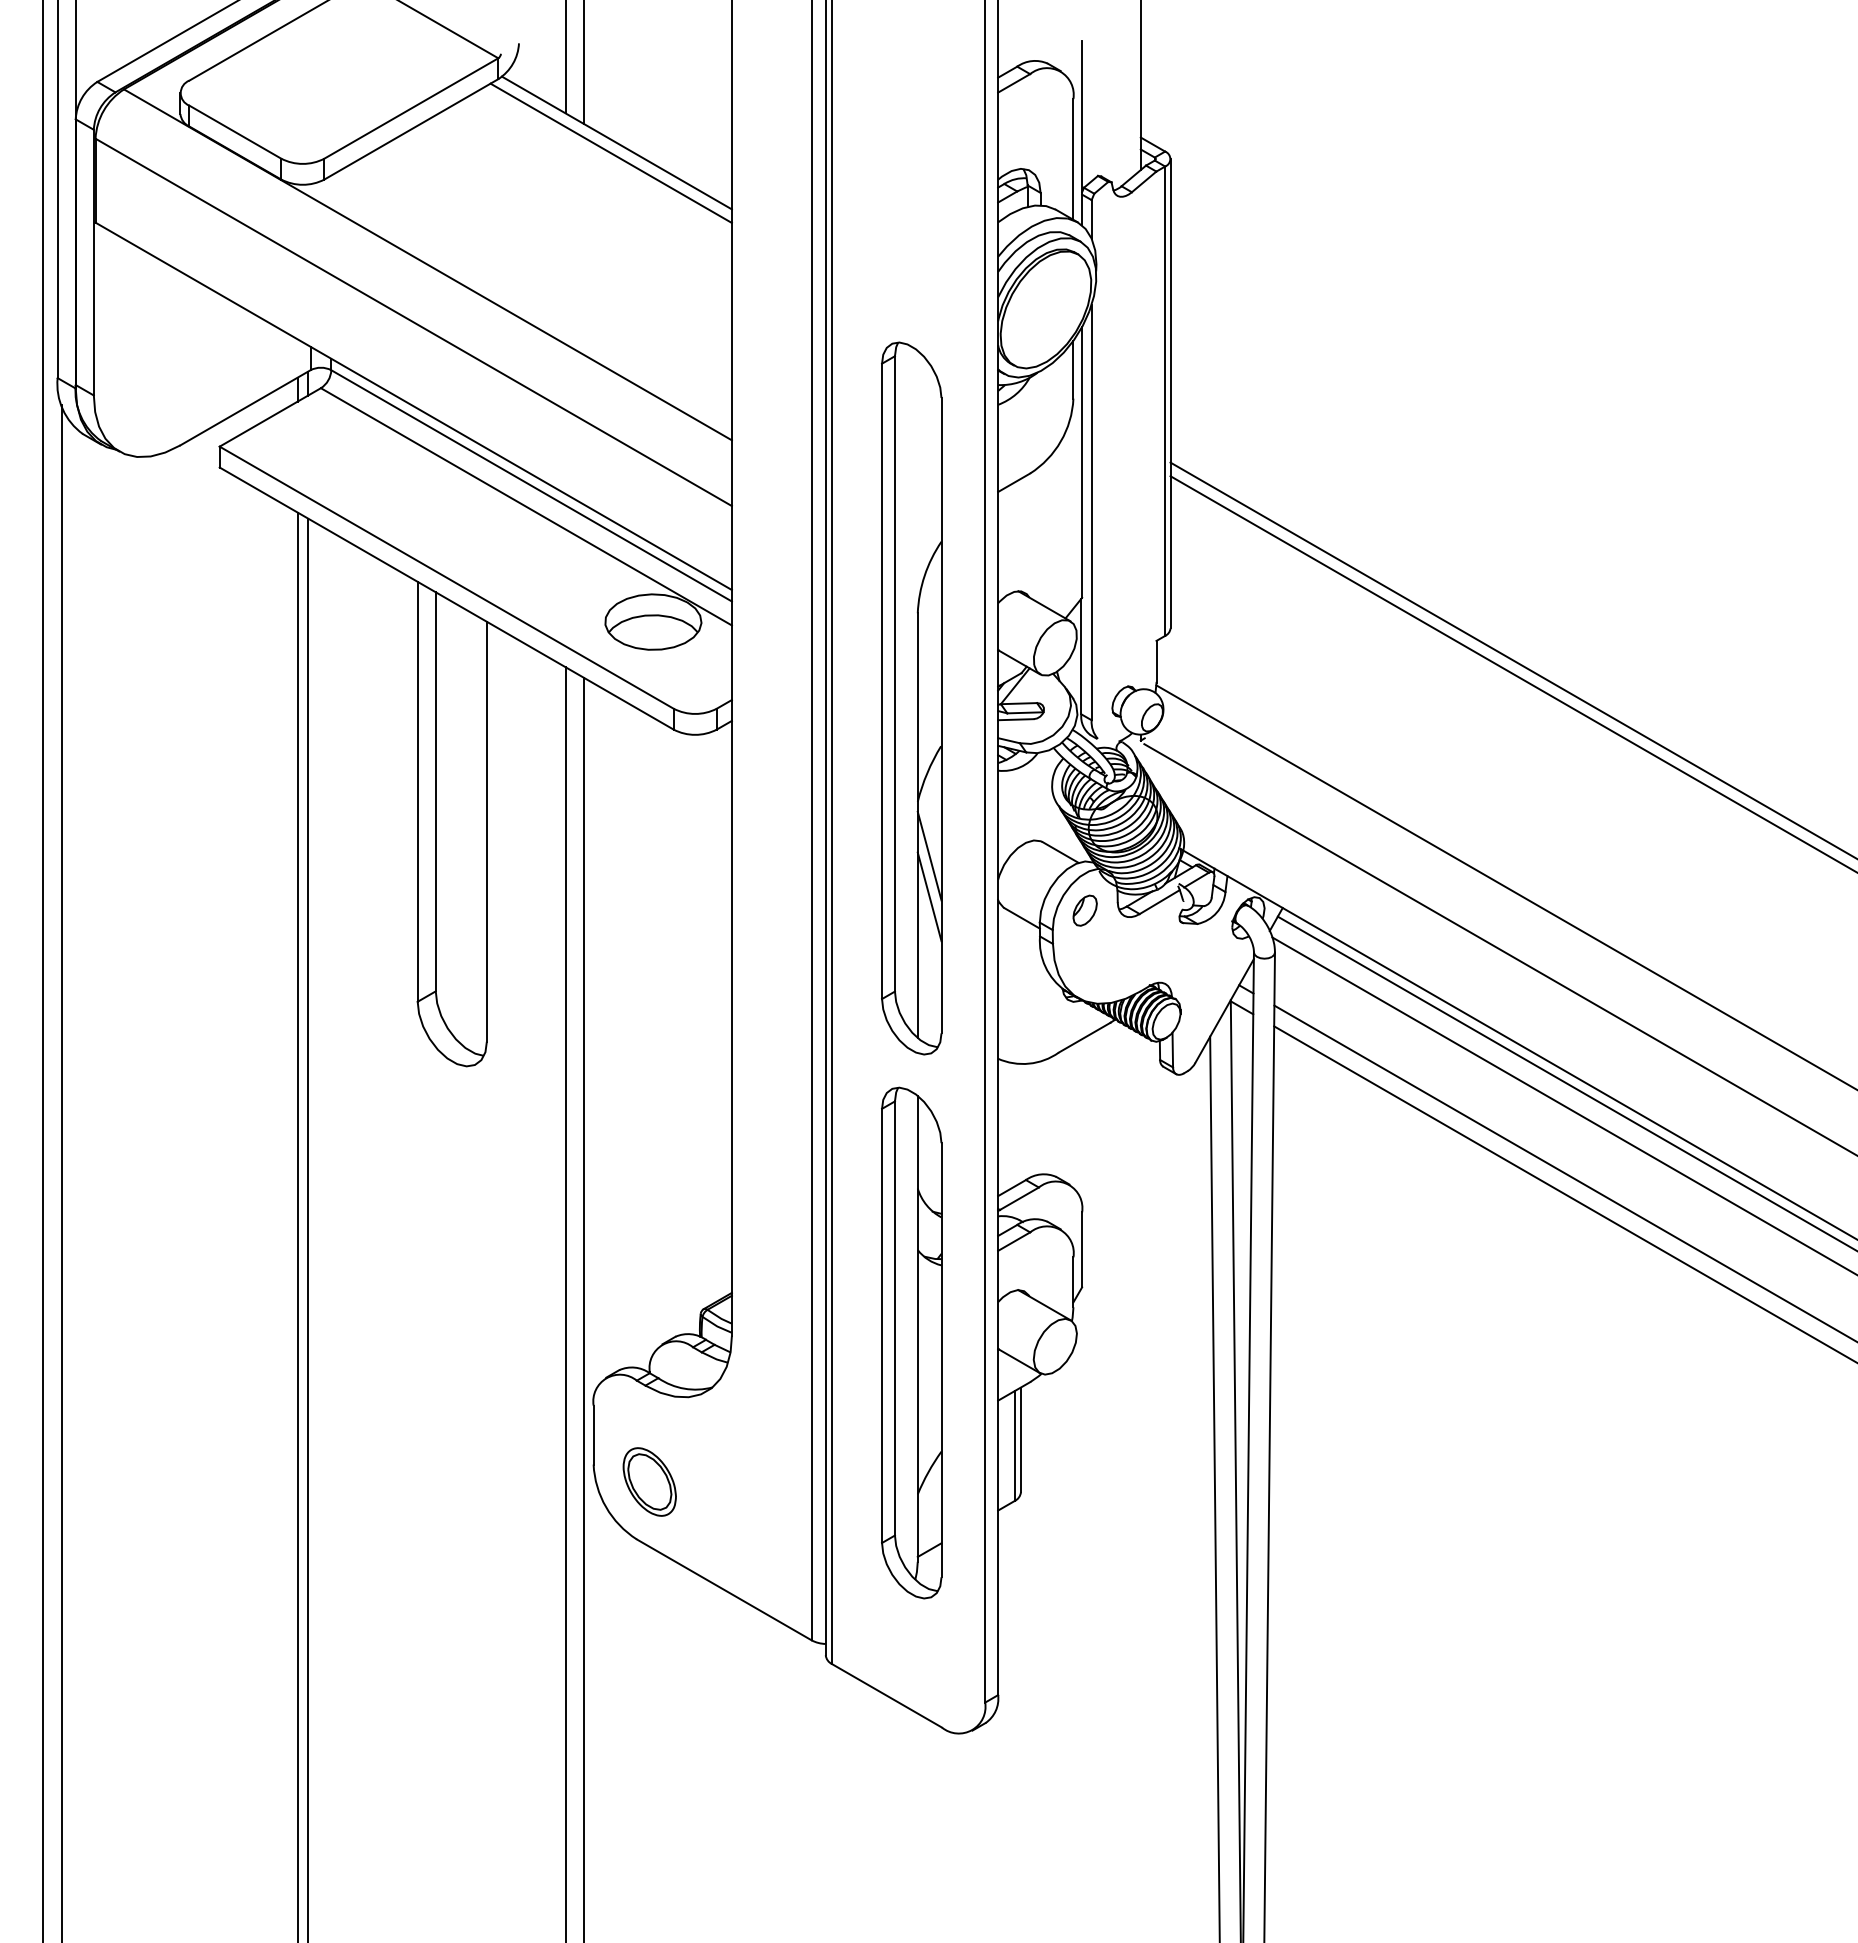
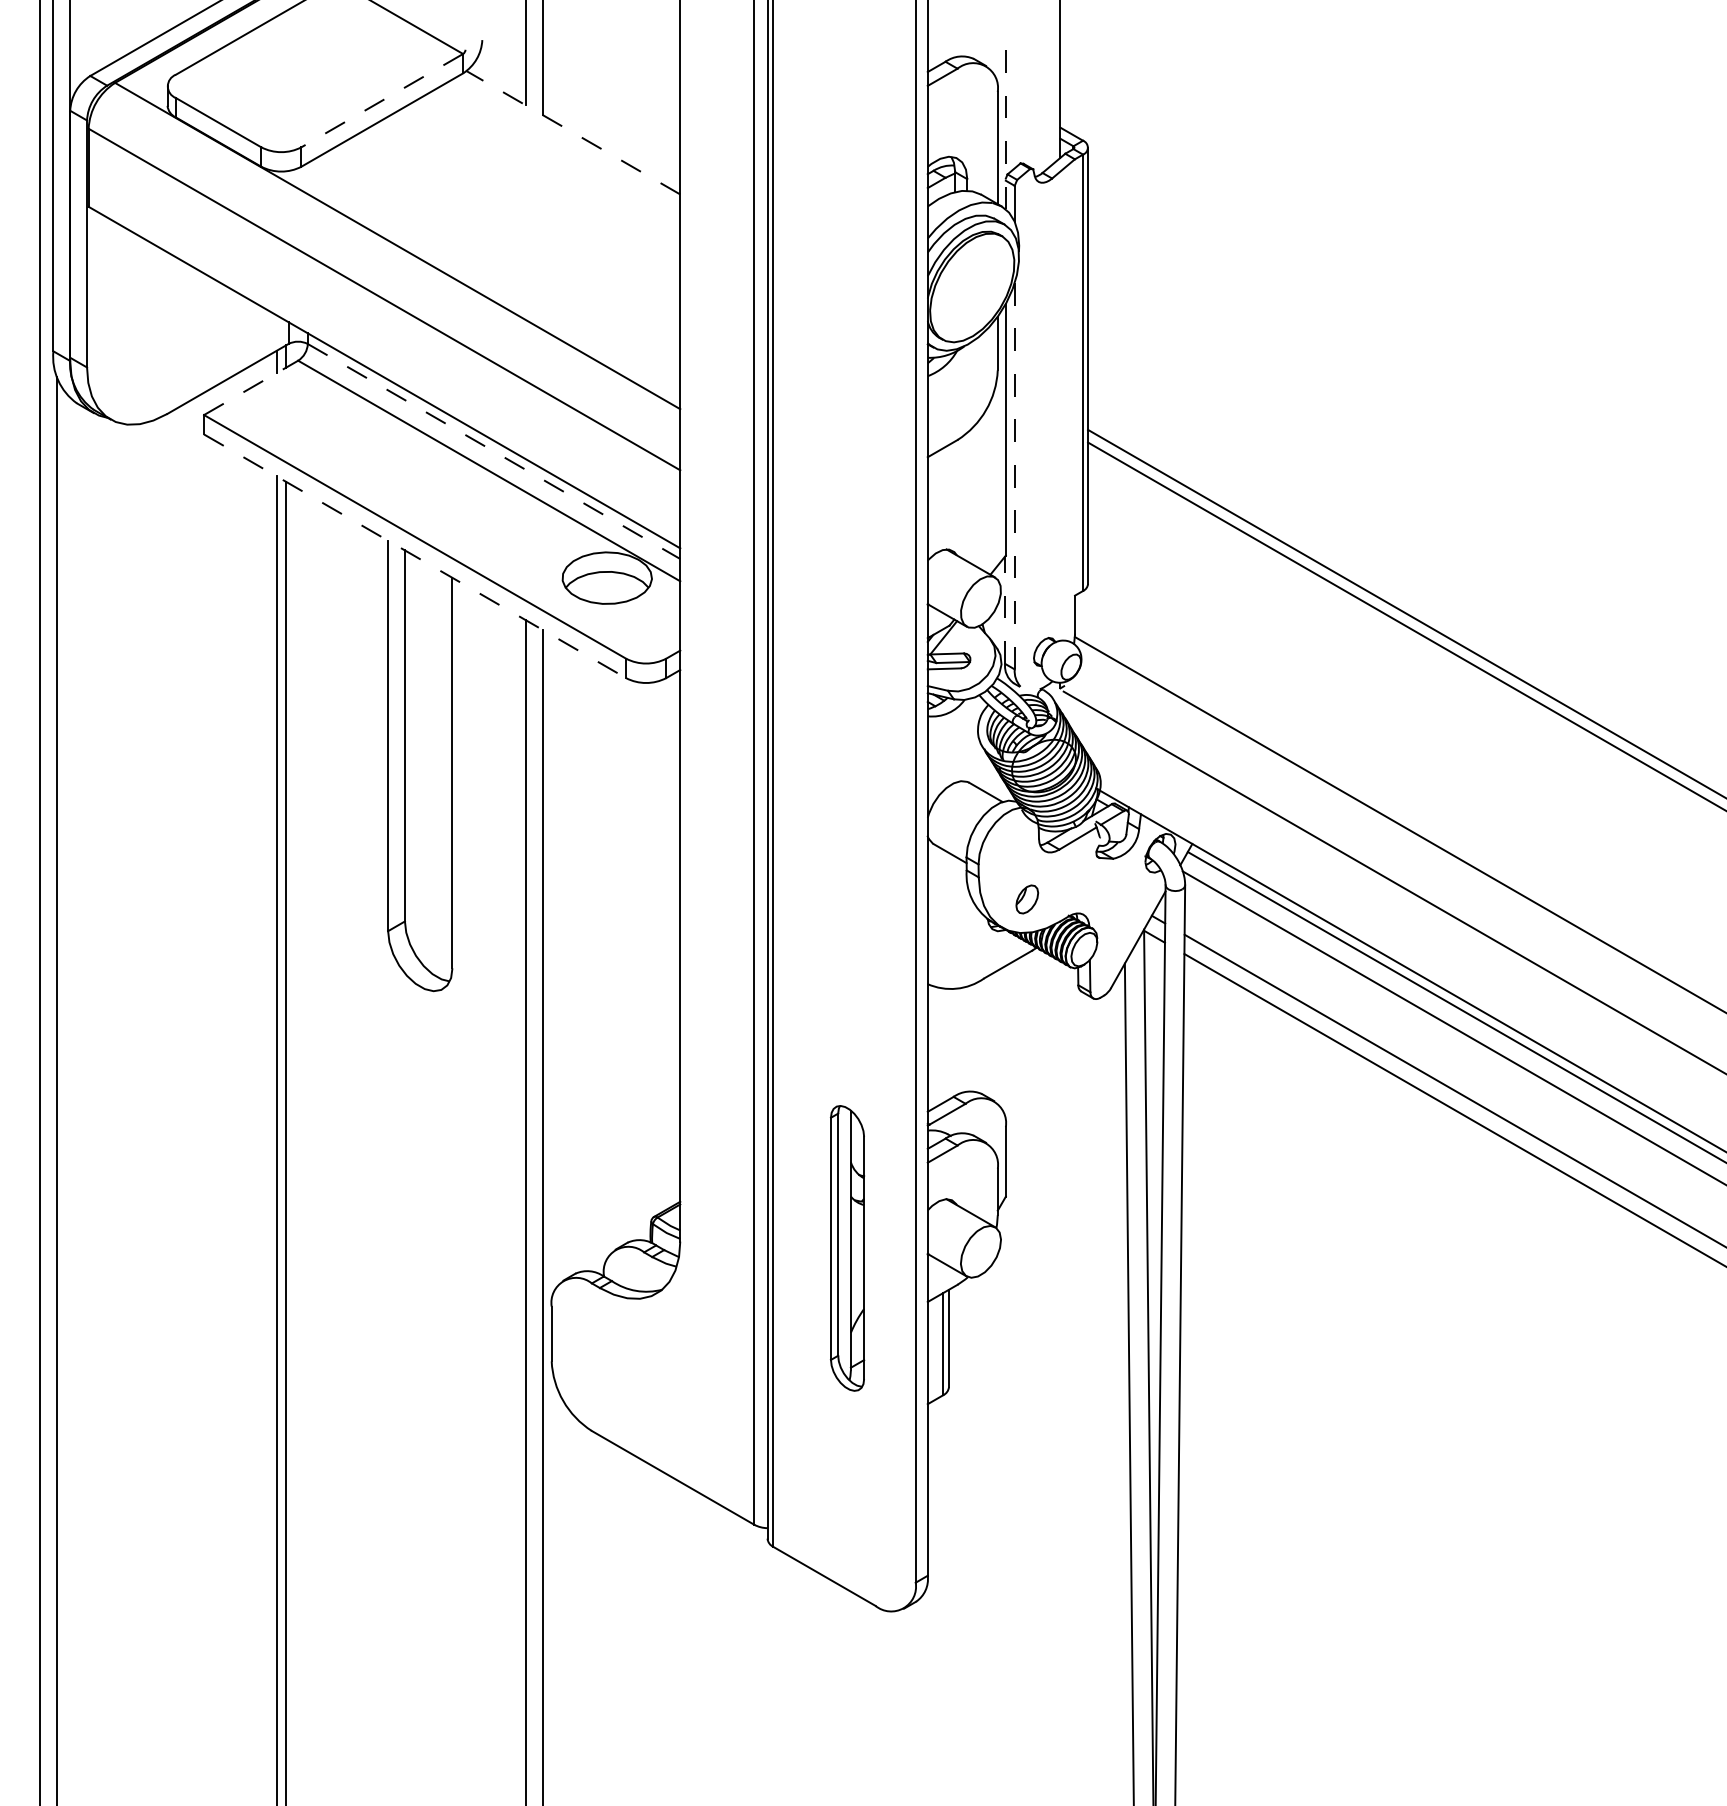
line: (410, 108) -> (381, 100), solid -> dashed
line: (1082, 132) -> (1006, 122), solid -> dashed
line: (616, 143) -> (572, 133), solid -> dashed
line: (610, 153) -> (567, 142), removed
line: (270, 417) -> (251, 387), solid -> dashed
line: (532, 486) -> (494, 452), solid -> dashed
line: (1091, 512) -> (1014, 476), solid -> dashed
line: (447, 598) -> (415, 556), solid -> dashed
line: (1081, 656) -> (1005, 610), solid -> dashed
part: (911, 698) -> (847, 649), removed
part: (1084, 910) -> (1026, 899), moved
part: (911, 1342) -> (847, 1247), size x0.6
part: (649, 1481) -> (603, 1377), removed

